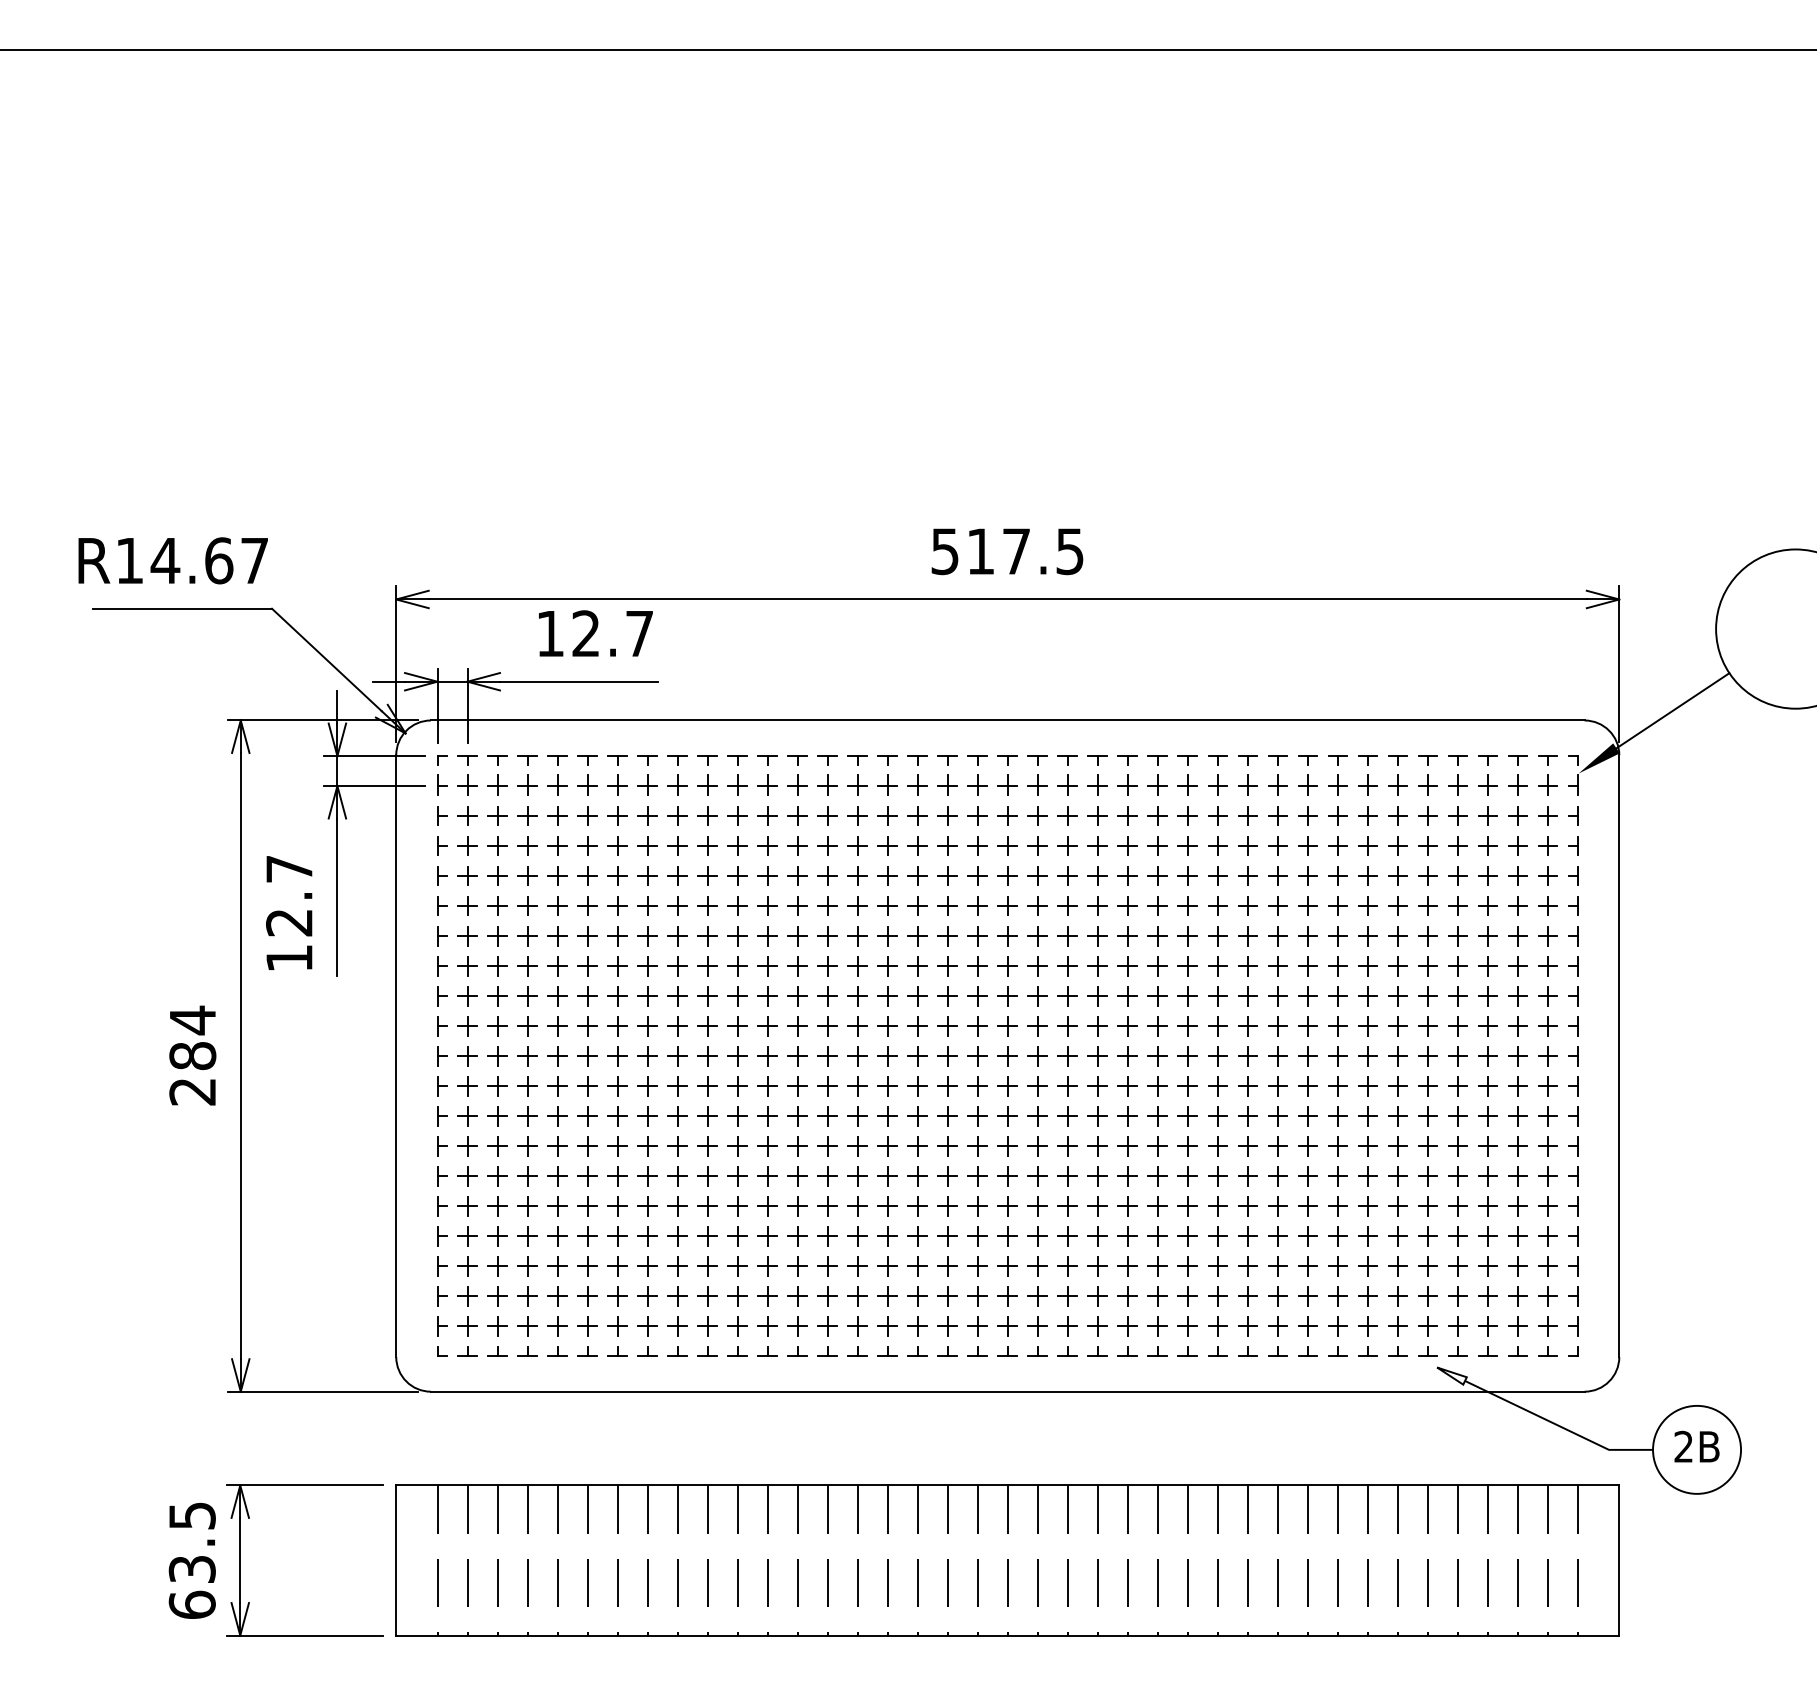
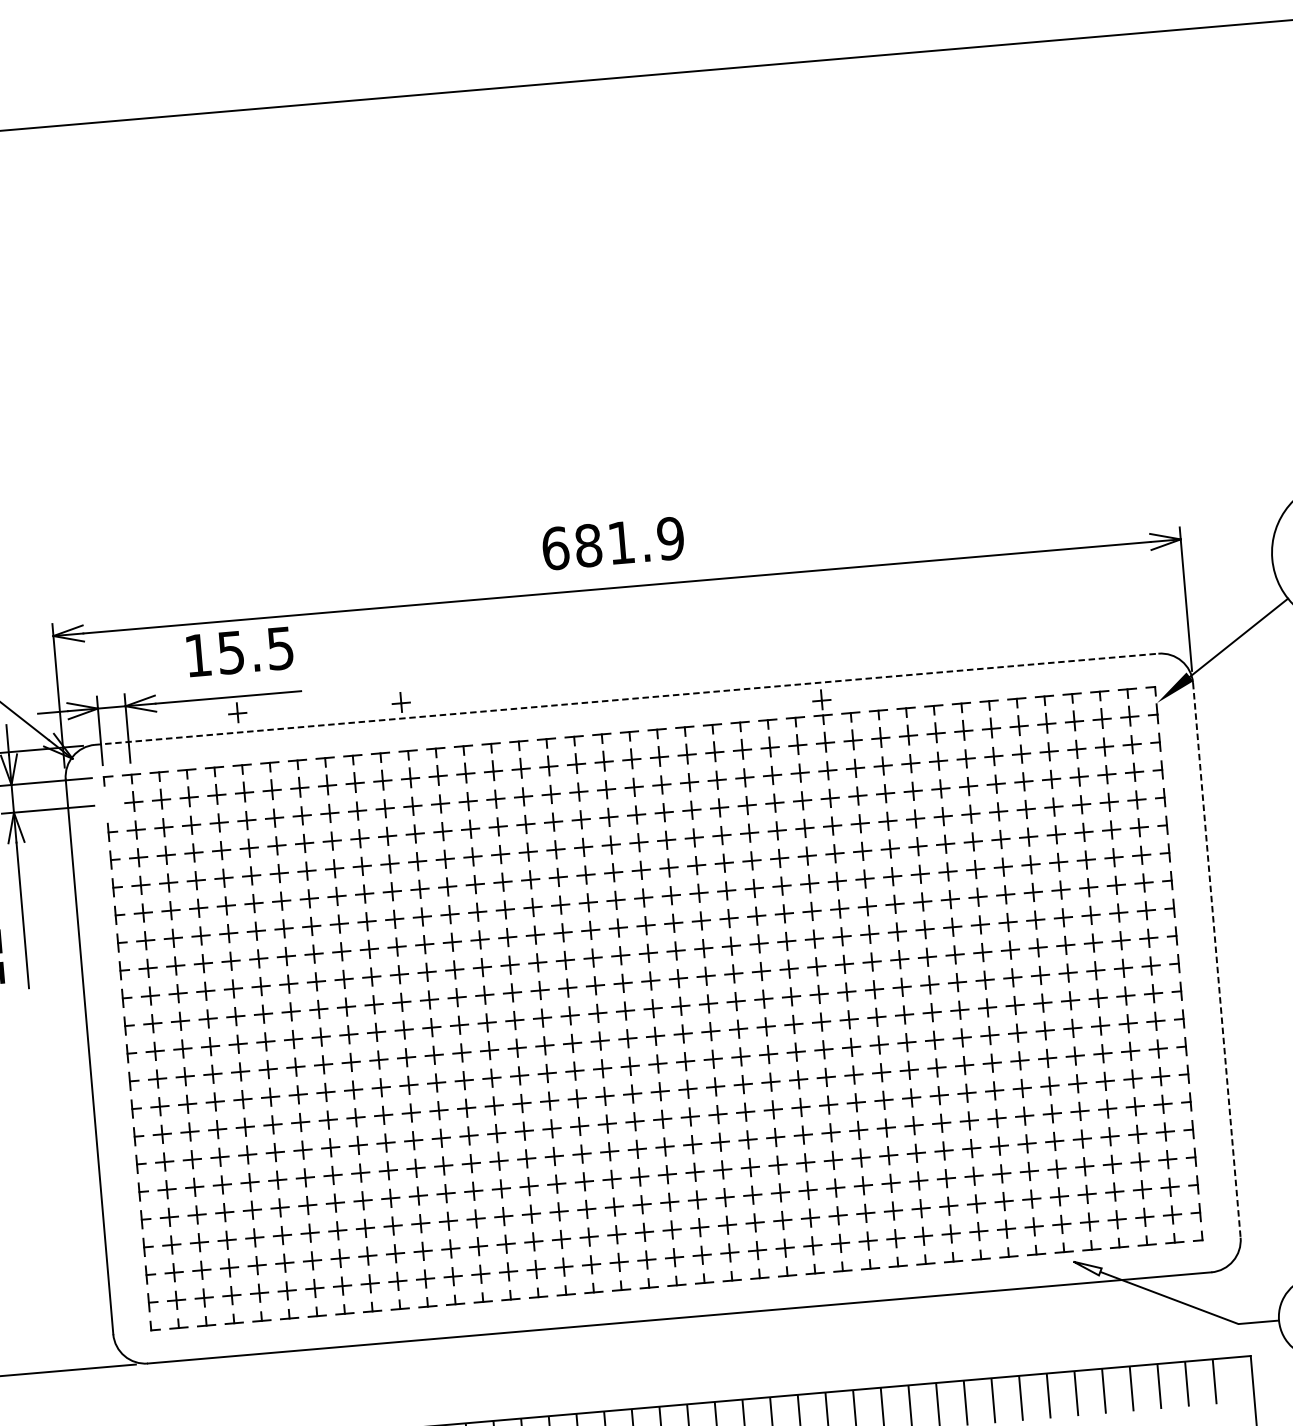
text: (1007, 551) -> (613, 543), 517.5 -> 681.9
text: (612, 633) -> (255, 650), 12.7 -> 15.5
part: (587, 698) -> (237, 712), added
part: (764, 702) -> (401, 701), added
line: (1007, 720) -> (626, 699), solid -> dashed
part: (1217, 738) -> (821, 699), added
part: (442, 784) -> (110, 802), removed
line: (1619, 1056) -> (1217, 960), solid -> dashed

